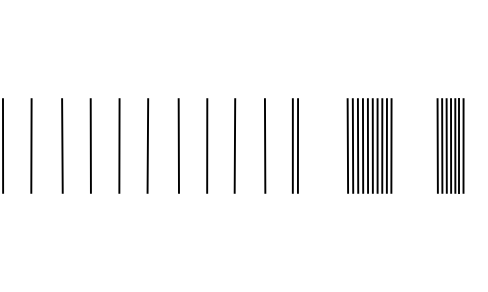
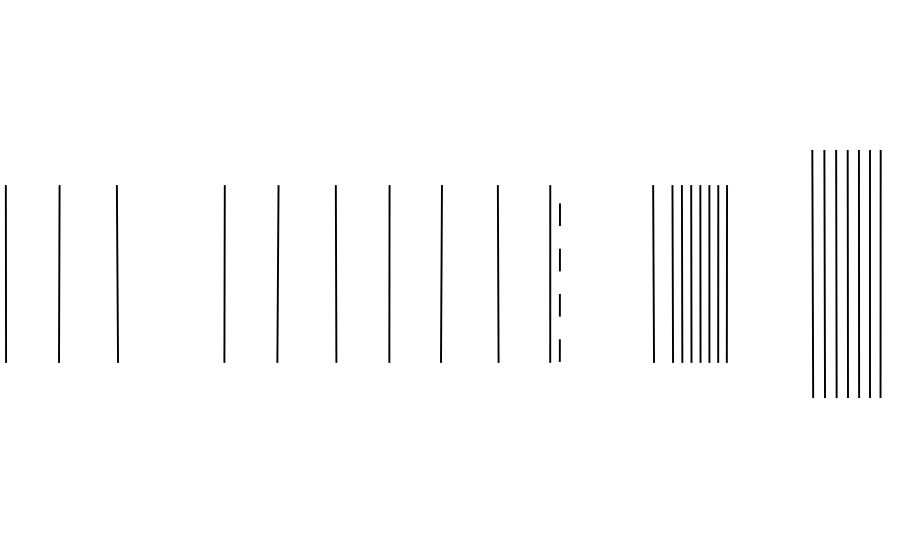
line: (90, 145) -> (170, 273), removed
line: (352, 145) -> (662, 273), removed
line: (391, 145) -> (735, 273), removed
part: (450, 145) -> (846, 273), size x1.4
line: (297, 146) -> (558, 274), solid -> dashed

